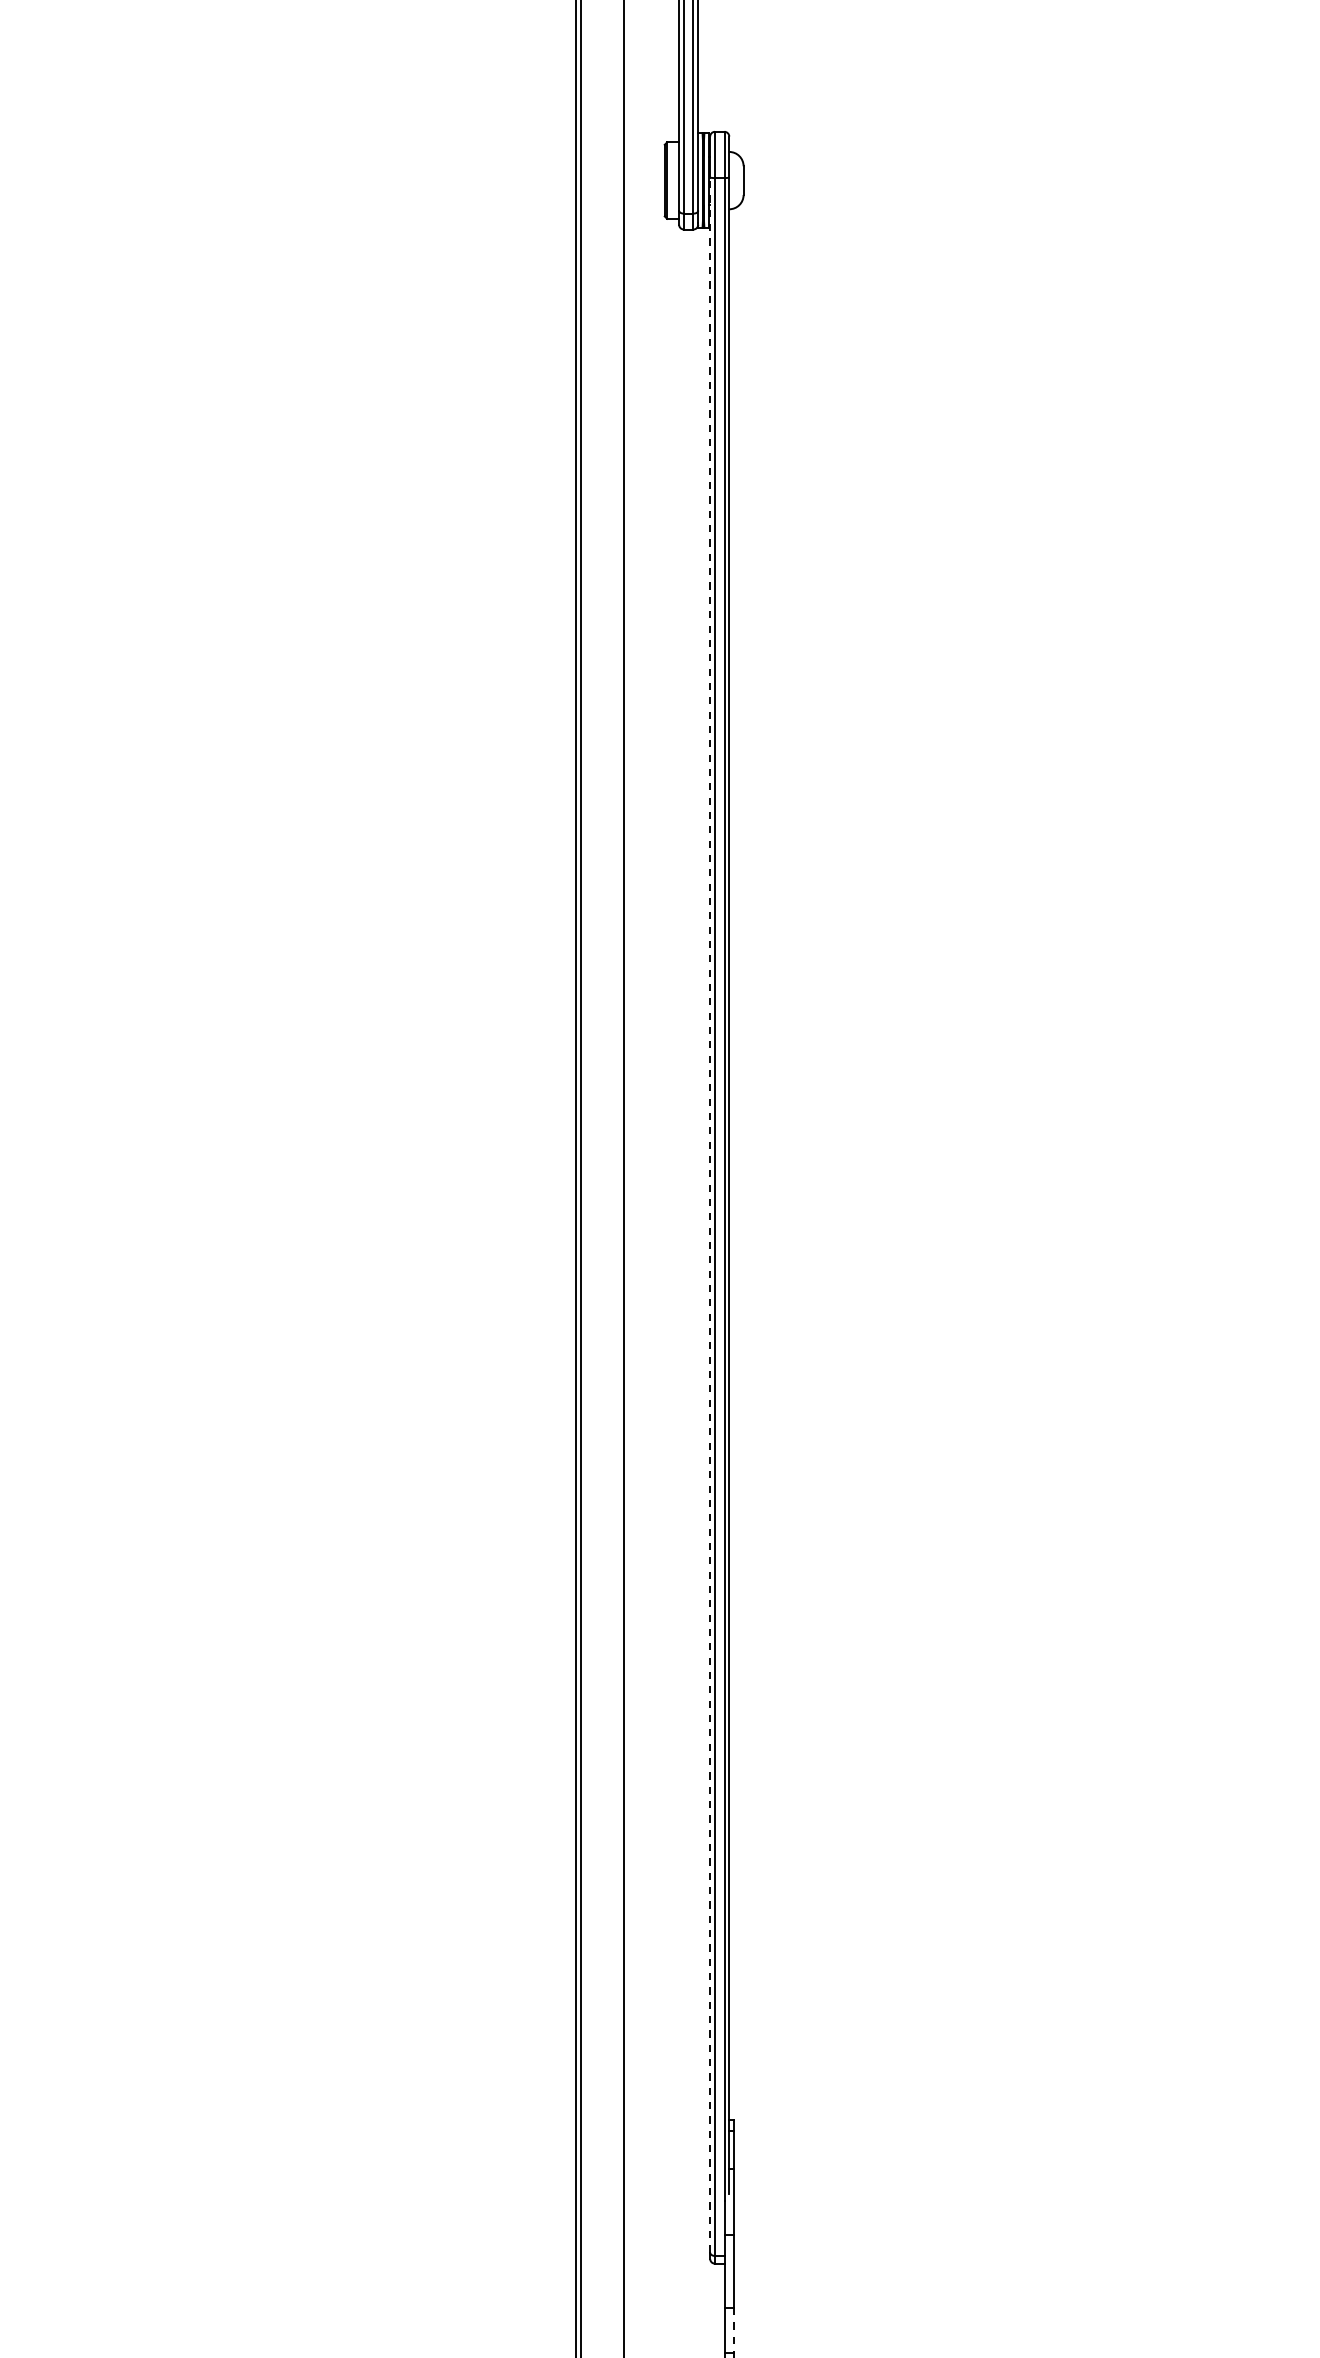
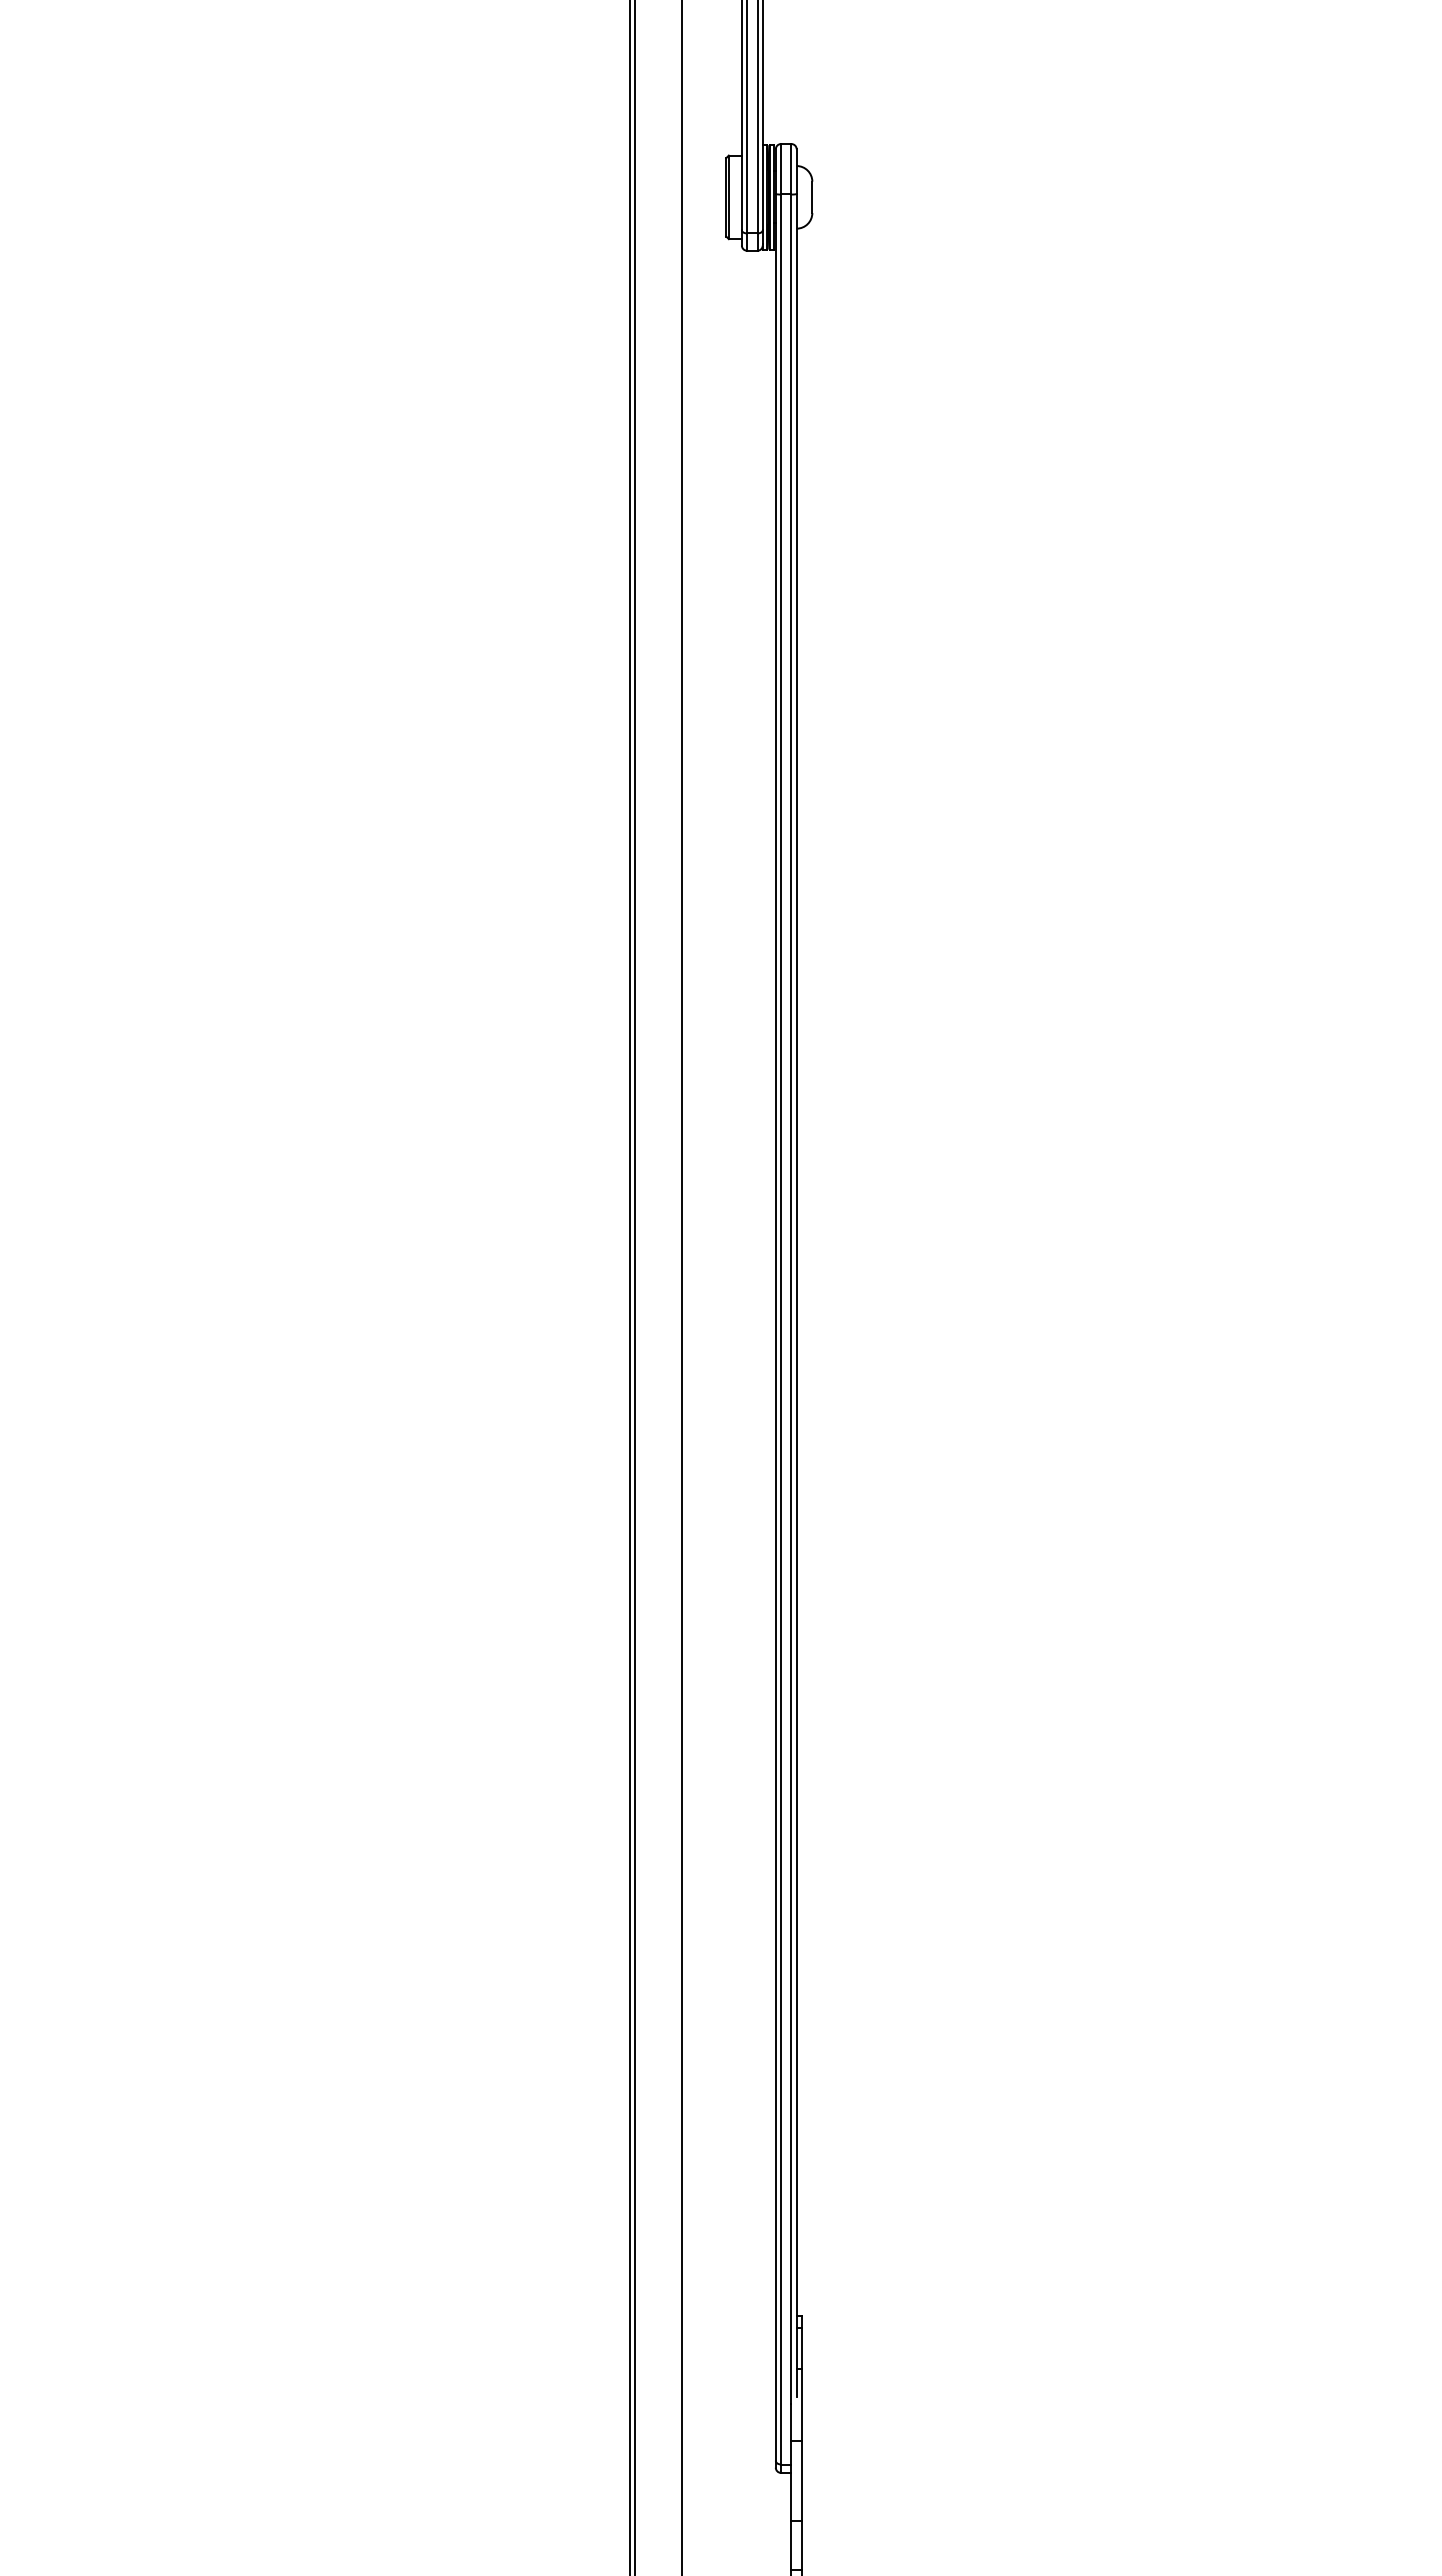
line: (709, 1214) -> (775, 1326), dashed -> solid
line: (733, 2330) -> (801, 2545), dashed -> solid

